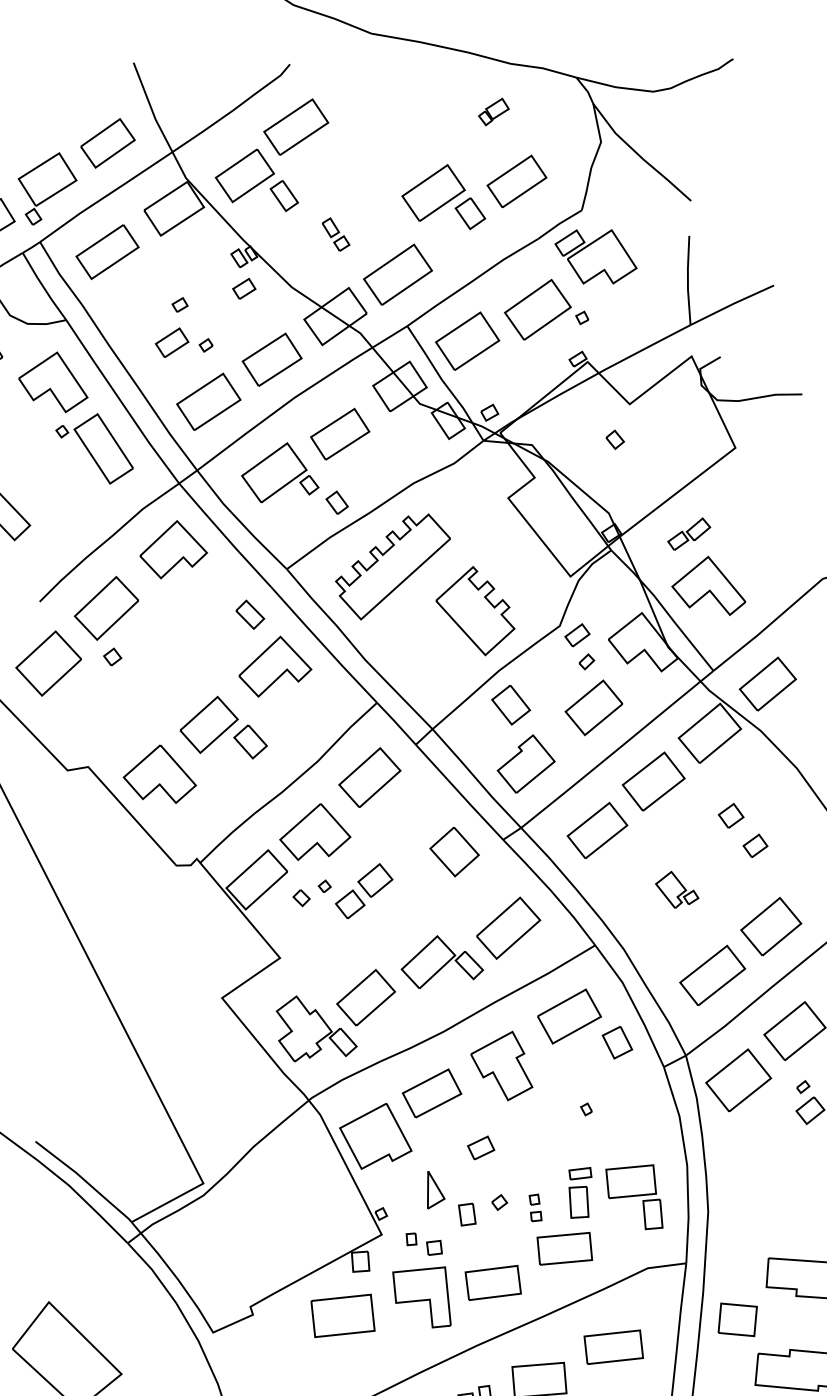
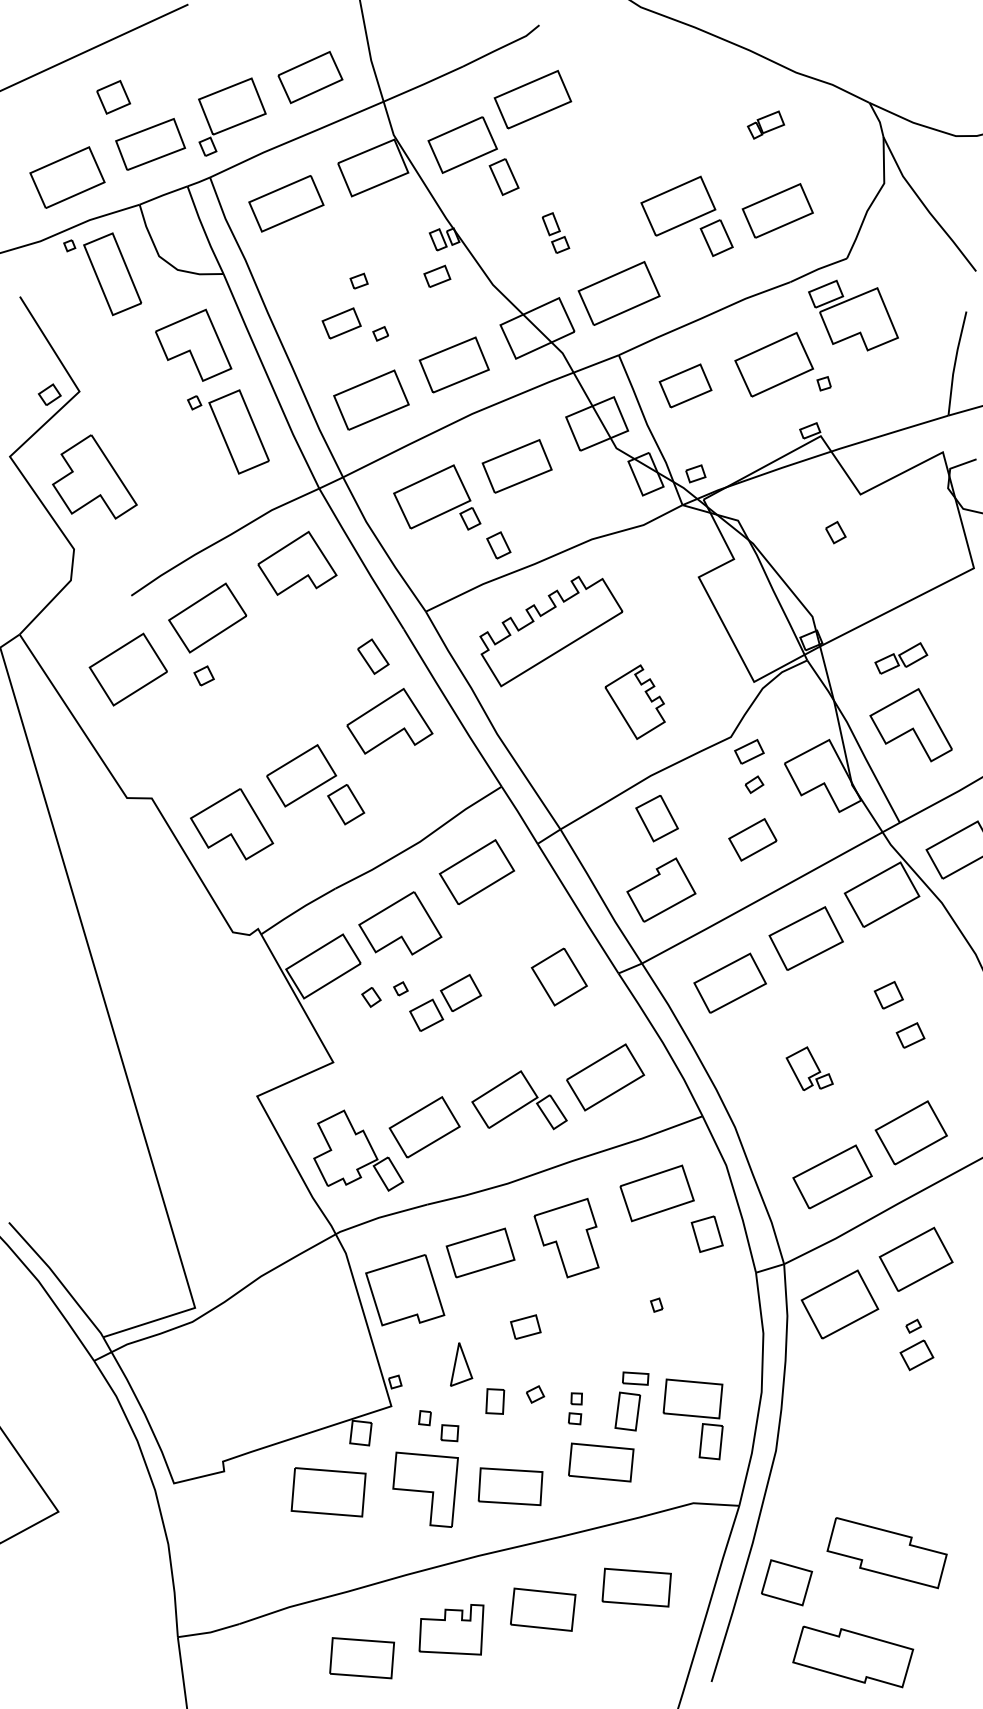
part: (467, 340) -> (685, 385), size x0.7
part: (474, 611) -> (634, 701), size x0.7
part: (593, 707) -> (752, 839), size x0.7

